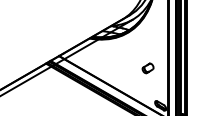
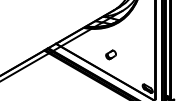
part: (147, 68) -> (110, 55), moved

